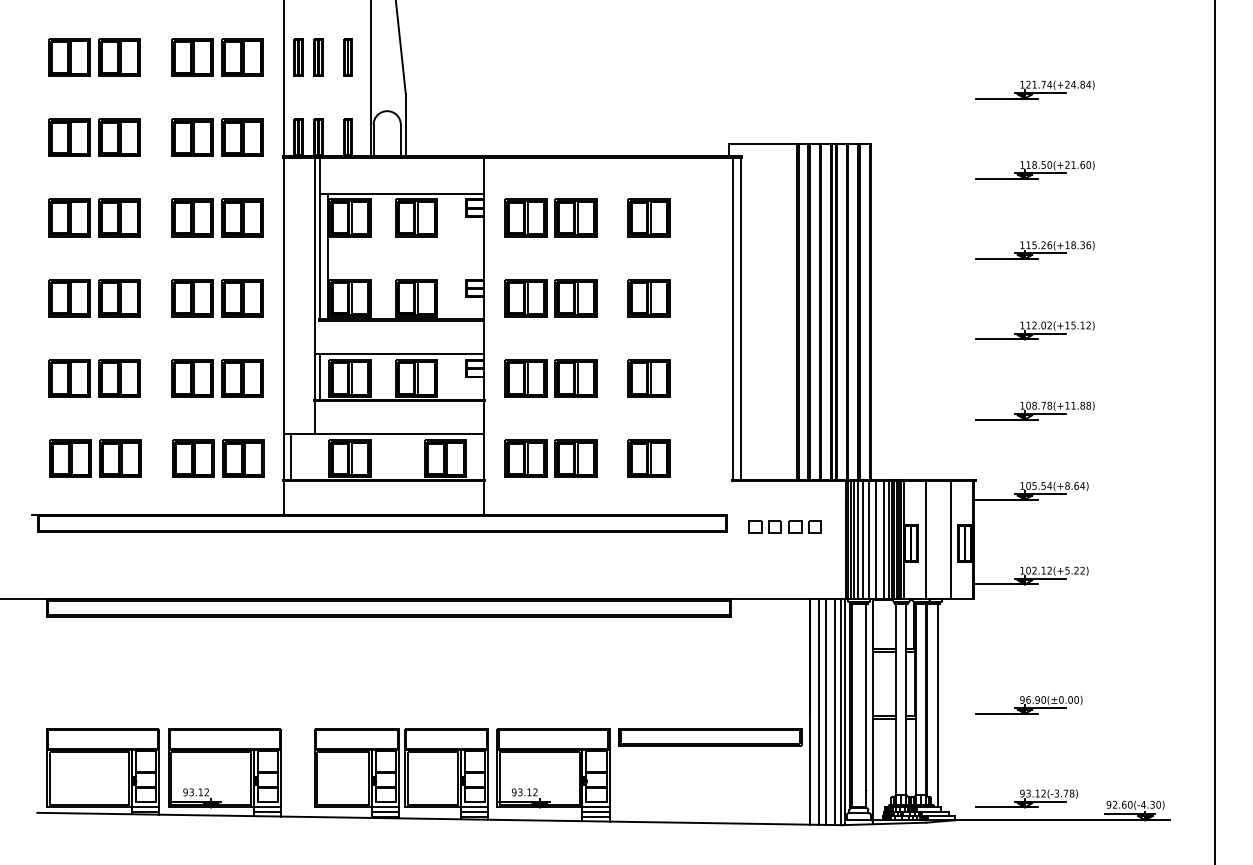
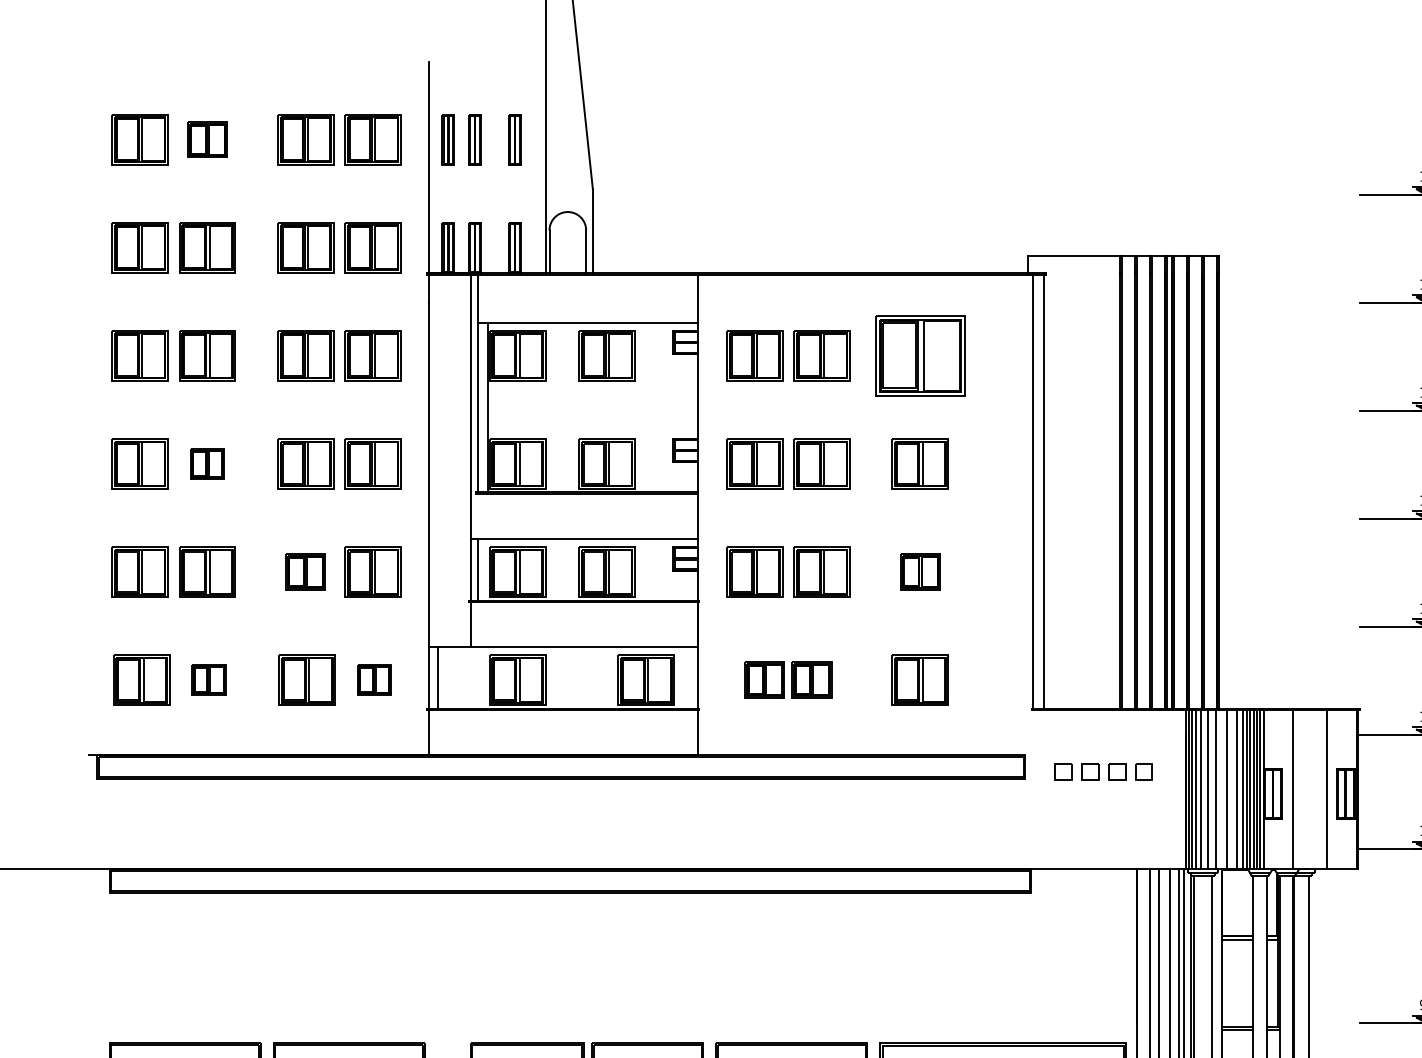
part: (119, 57) -> (207, 139), size x0.7
part: (648, 217) -> (919, 355), size x1.6
part: (119, 298) -> (207, 464), size x0.6
part: (192, 378) -> (305, 571), size x0.7
part: (648, 378) -> (919, 571), size x0.7
part: (120, 458) -> (208, 679), size x0.6
part: (243, 458) -> (374, 679), size x0.6
part: (550, 458) -> (787, 679), size x0.7

